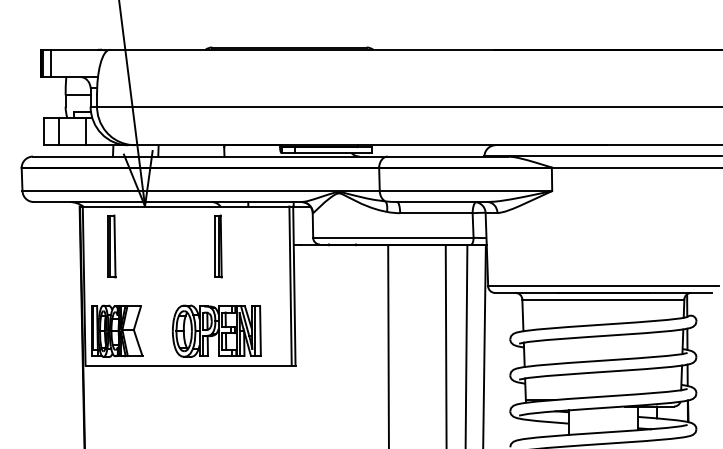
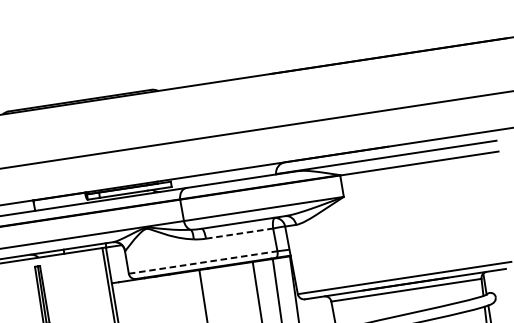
line: (436, 213) -> (239, 233), solid -> dashed
line: (393, 237) -> (203, 262), solid -> dashed

